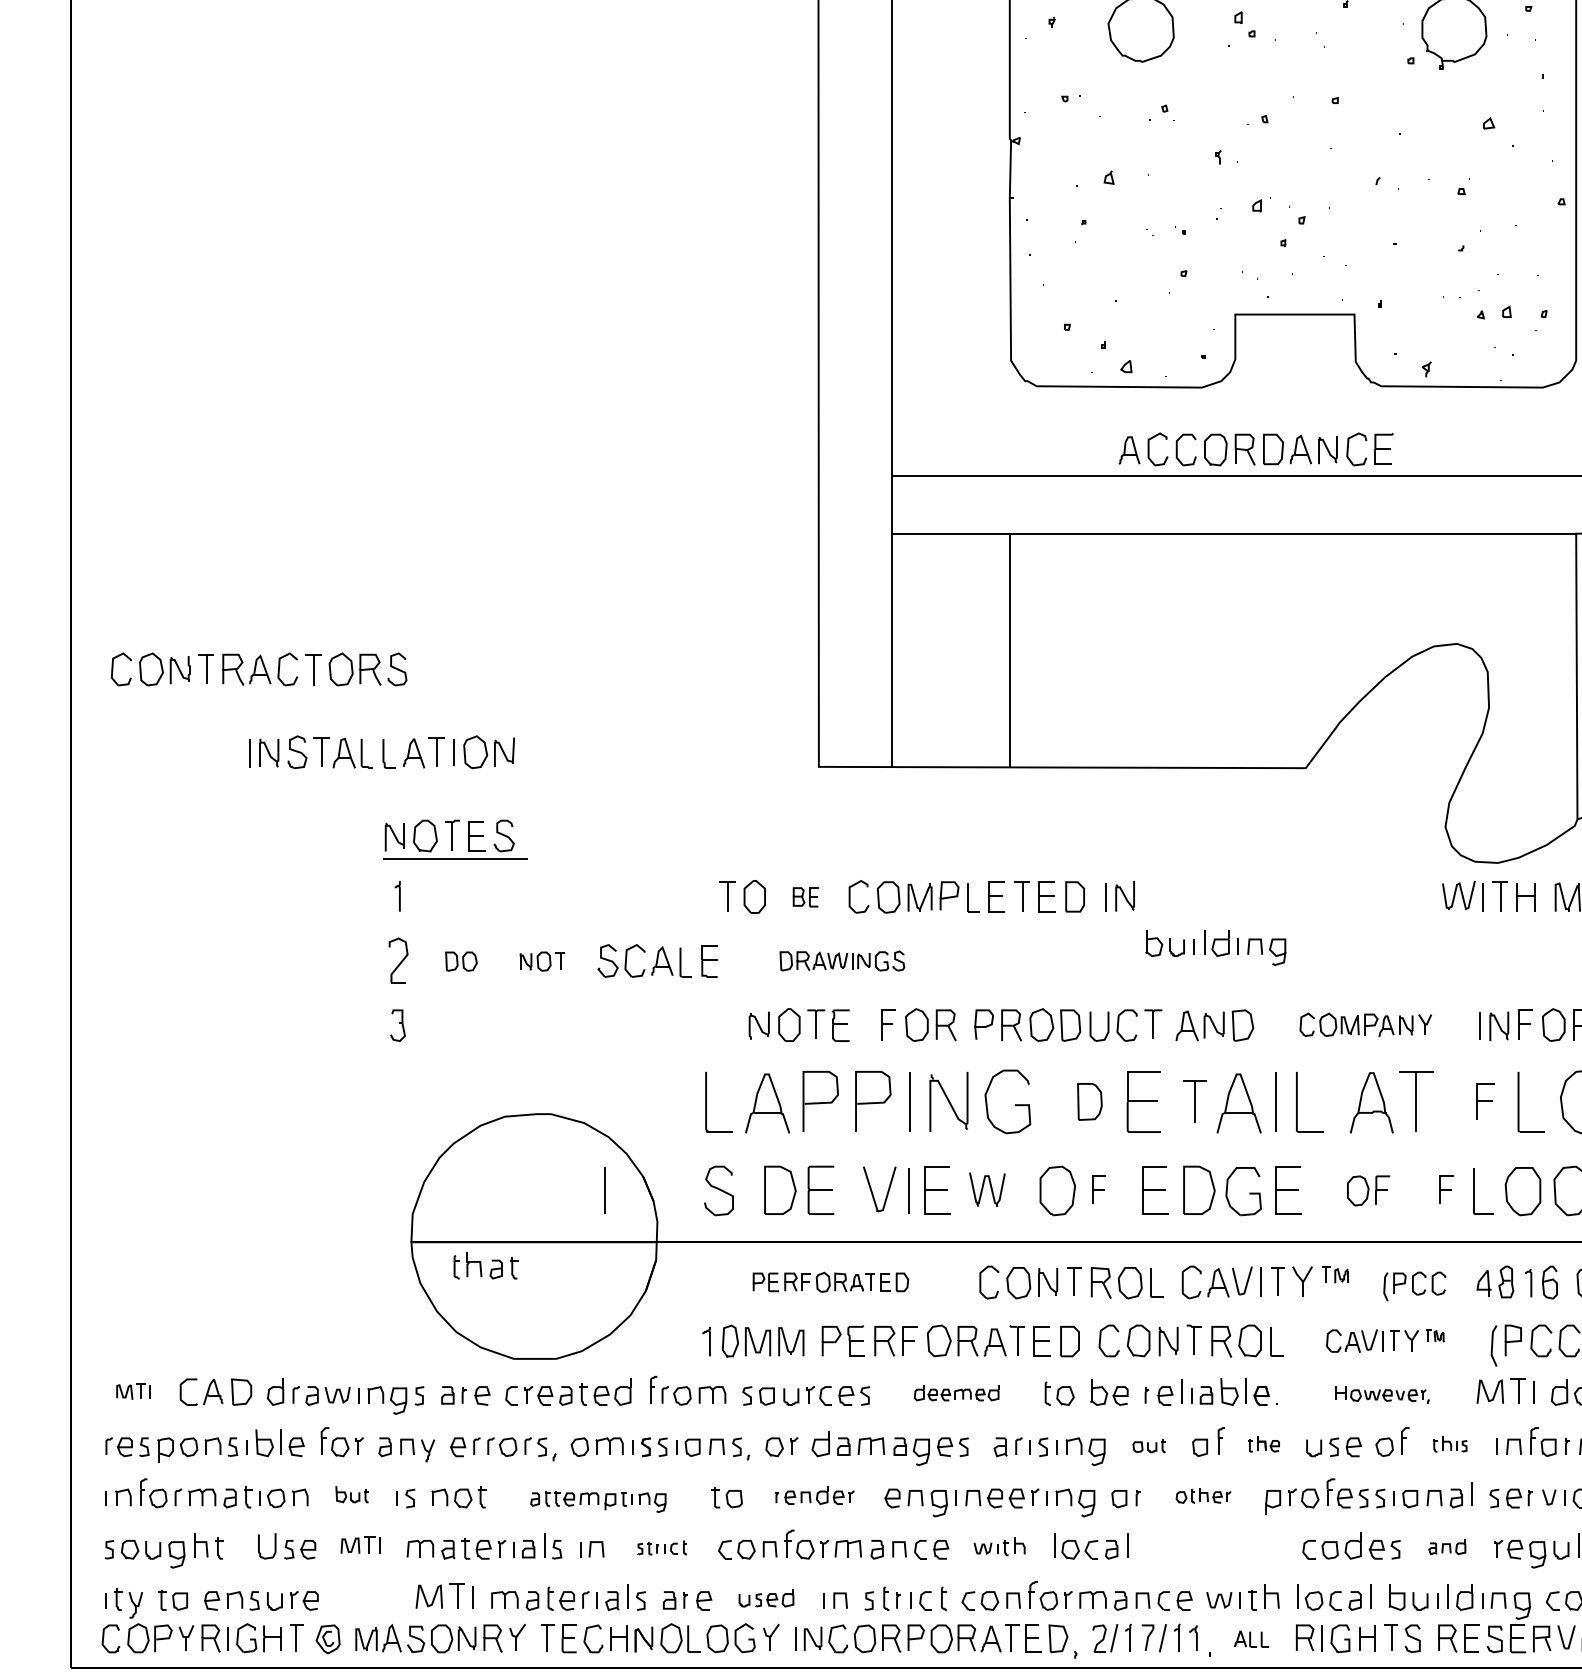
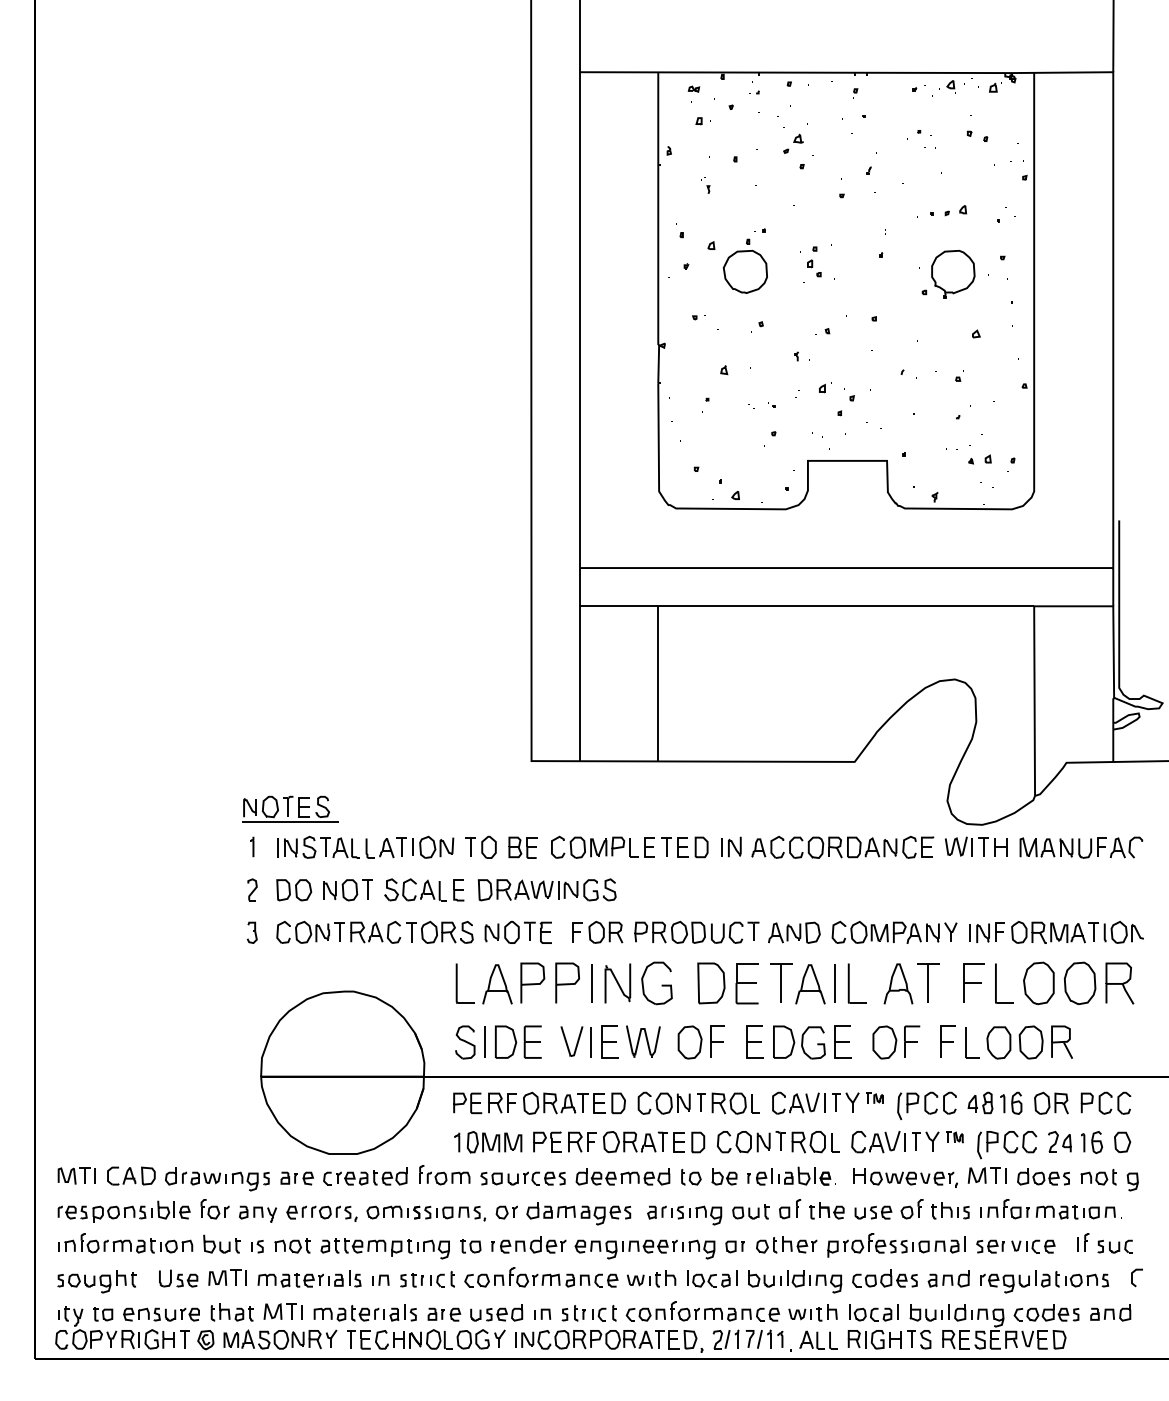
part: (1255, 449) -> (842, 847), moved
part: (258, 668) -> (374, 931), moved
part: (381, 750) -> (365, 846), moved
part: (805, 897) -> (522, 847), size x1.67
part: (1216, 948) -> (795, 1281), moved
part: (398, 960) -> (252, 889), size x0.71
part: (841, 960) -> (546, 889), size x1.67
part: (461, 961) -> (294, 890), size x1.67
part: (541, 961) -> (347, 890), size x1.67
part: (1365, 1023) -> (894, 931), size x1.43
part: (1195, 1100) -> (781, 982), size x1.43
part: (1484, 1100) -> (973, 982), size x1.67
part: (1090, 1101) -> (711, 983), size x1.67
line: (604, 1189) -> (484, 1041), moved
part: (987, 1189) -> (643, 1041), size x1.43
part: (1099, 1189) -> (717, 1041), size x1.67
part: (1445, 1189) -> (947, 1041), size x1.67
part: (1368, 1190) -> (896, 1042), size x1.67
part: (484, 1266) -> (231, 1312), moved
part: (830, 1281) -> (539, 1102), size x1.67
part: (1413, 1285) -> (926, 1105), size x1.43
part: (1385, 1341) -> (907, 1142), size x1.43
part: (133, 1391) -> (76, 1175), size x1.67
part: (955, 1392) -> (622, 1176), size x1.67
part: (1382, 1394) -> (905, 1177), size x1.67
part: (1263, 1444) -> (826, 1210), size x1.67
part: (1450, 1444) -> (950, 1210), size x1.67
part: (1148, 1445) -> (750, 1211), size x1.67
part: (351, 1493) -> (221, 1243), size x1.67
part: (814, 1495) -> (528, 1244), size x1.43
part: (1203, 1495) -> (786, 1244), size x1.67
part: (597, 1501) -> (384, 1248), size x1.43
part: (360, 1544) -> (227, 1277), size x1.43
part: (999, 1546) -> (651, 1278), size x1.43
part: (1447, 1546) -> (948, 1278), size x1.67
part: (662, 1547) -> (427, 1279), size x1.67
part: (766, 1597) -> (496, 1312), size x1.43
part: (1251, 1638) -> (818, 1339), size x1.67

